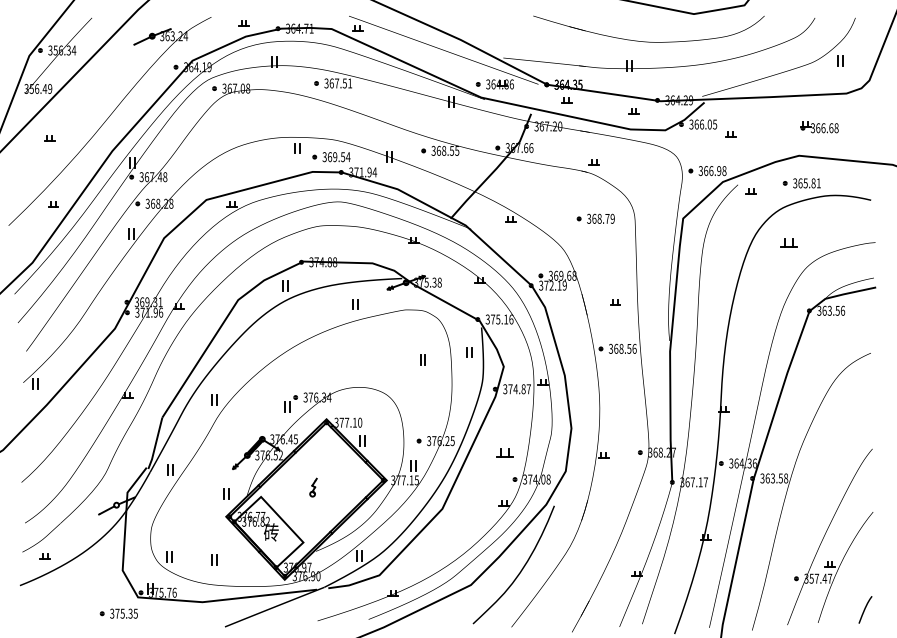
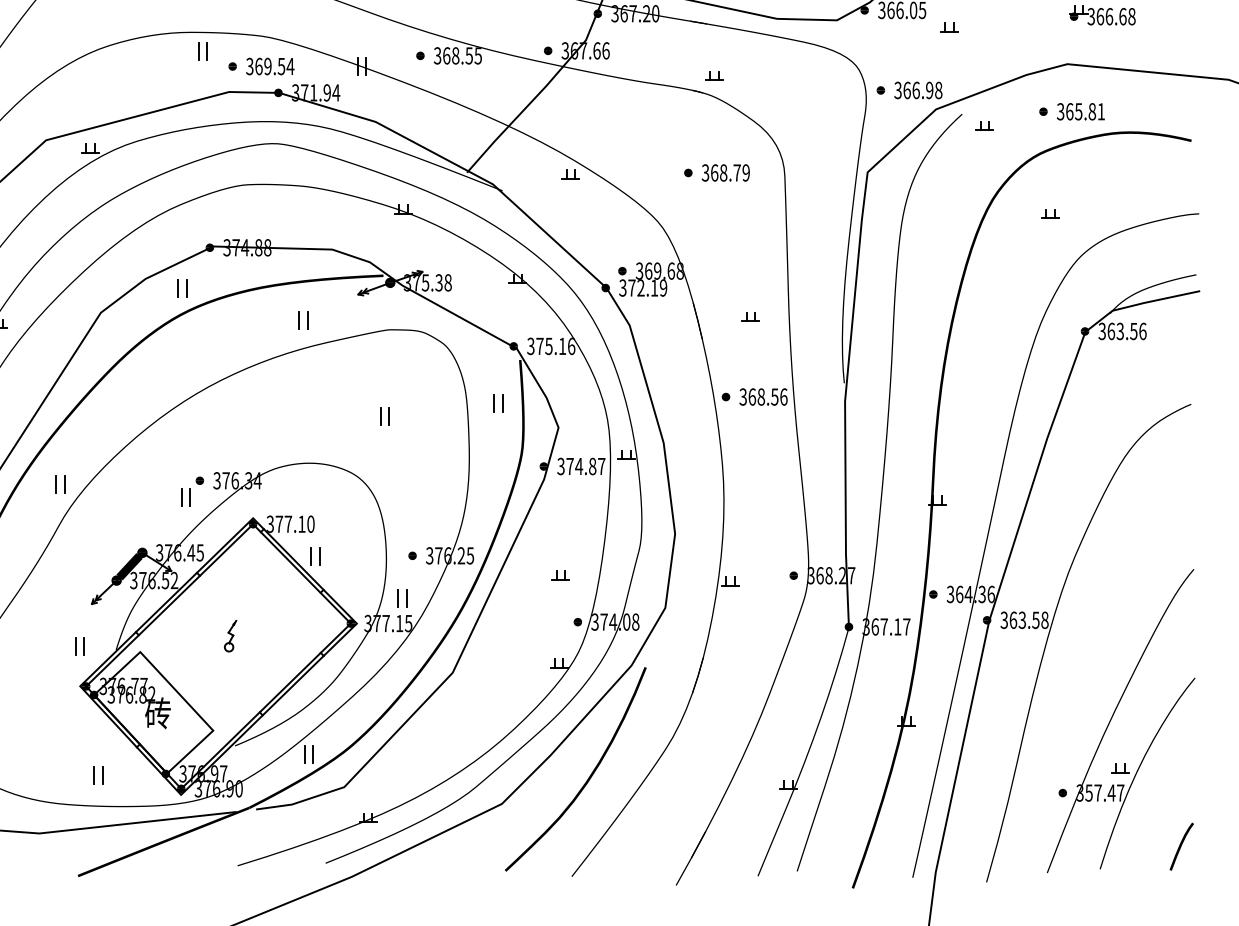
part: (788, 242) -> (1049, 213), size x0.62
part: (422, 359) -> (383, 415), moved
part: (504, 452) -> (559, 575), size x0.62
part: (214, 559) -> (97, 773), moved

